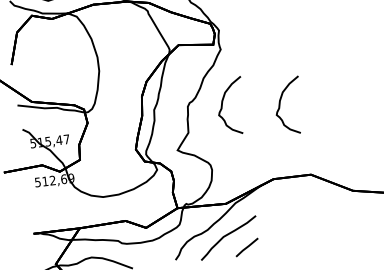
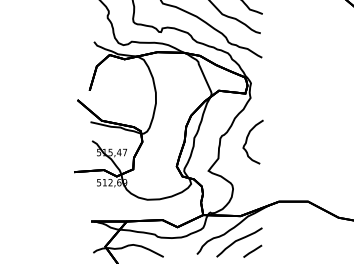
curve: (281, 105) -> (291, 146), removed

